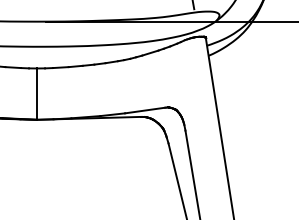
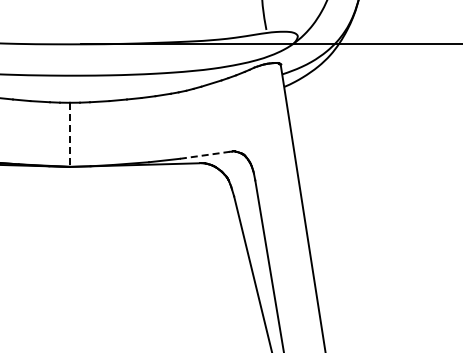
line: (36, 94) -> (69, 135), solid -> dashed
line: (145, 110) -> (205, 155), solid -> dashed

